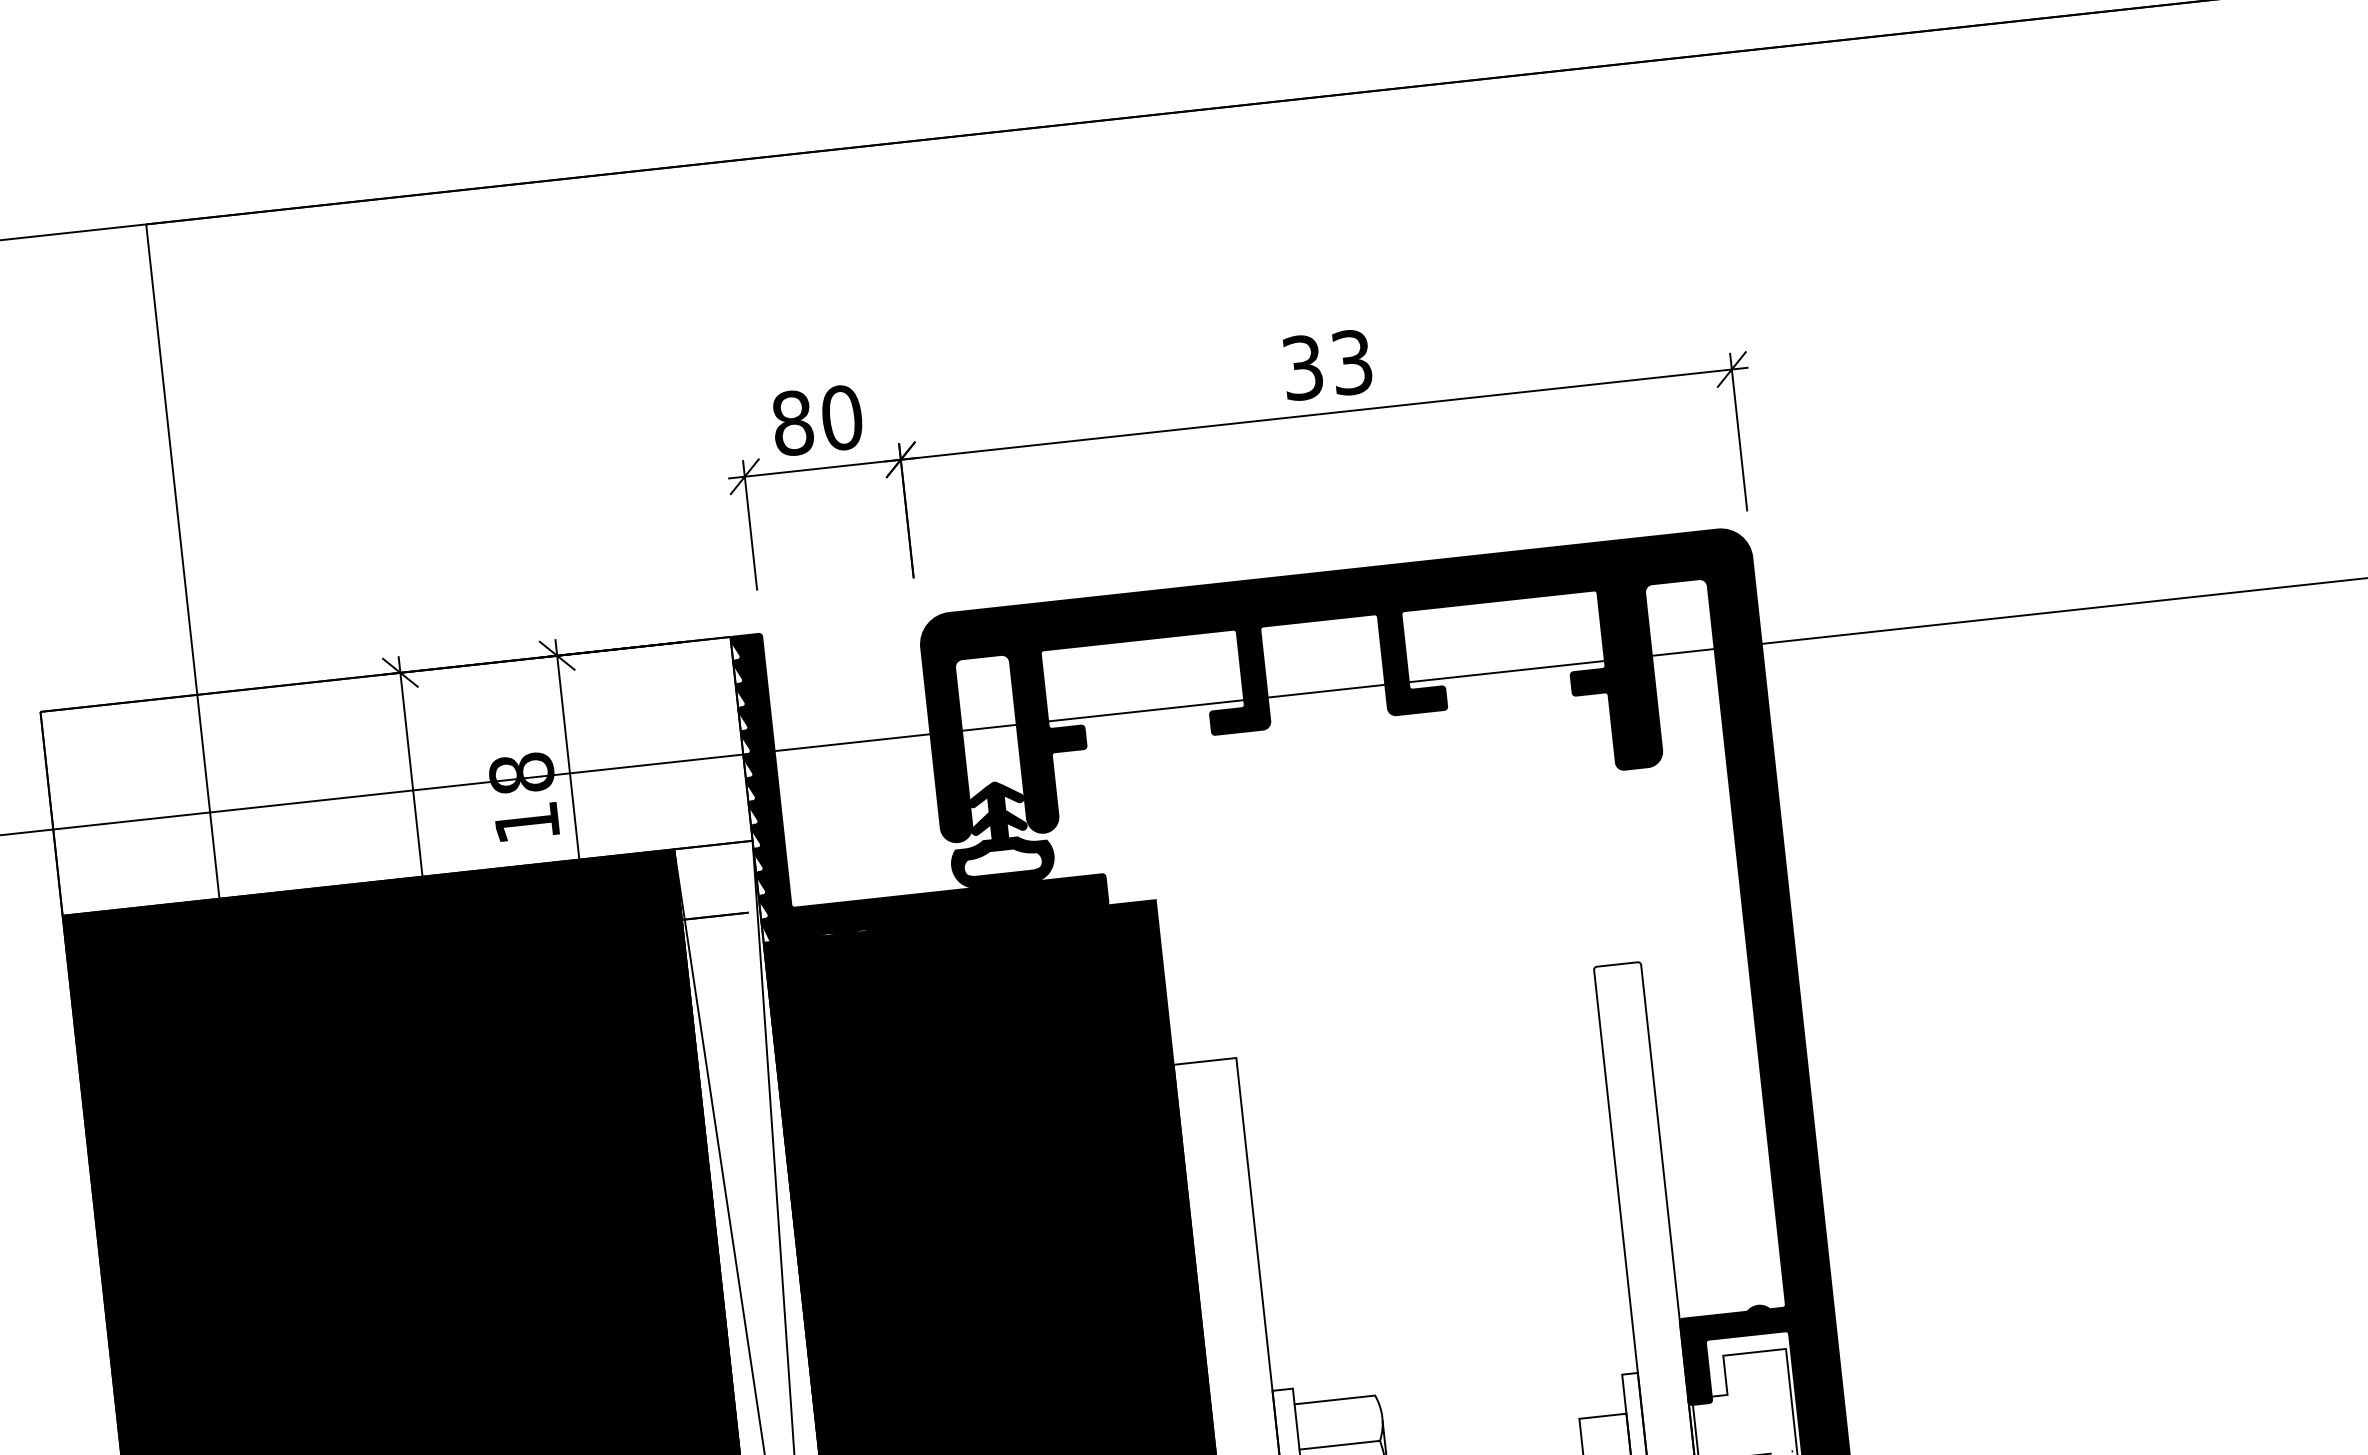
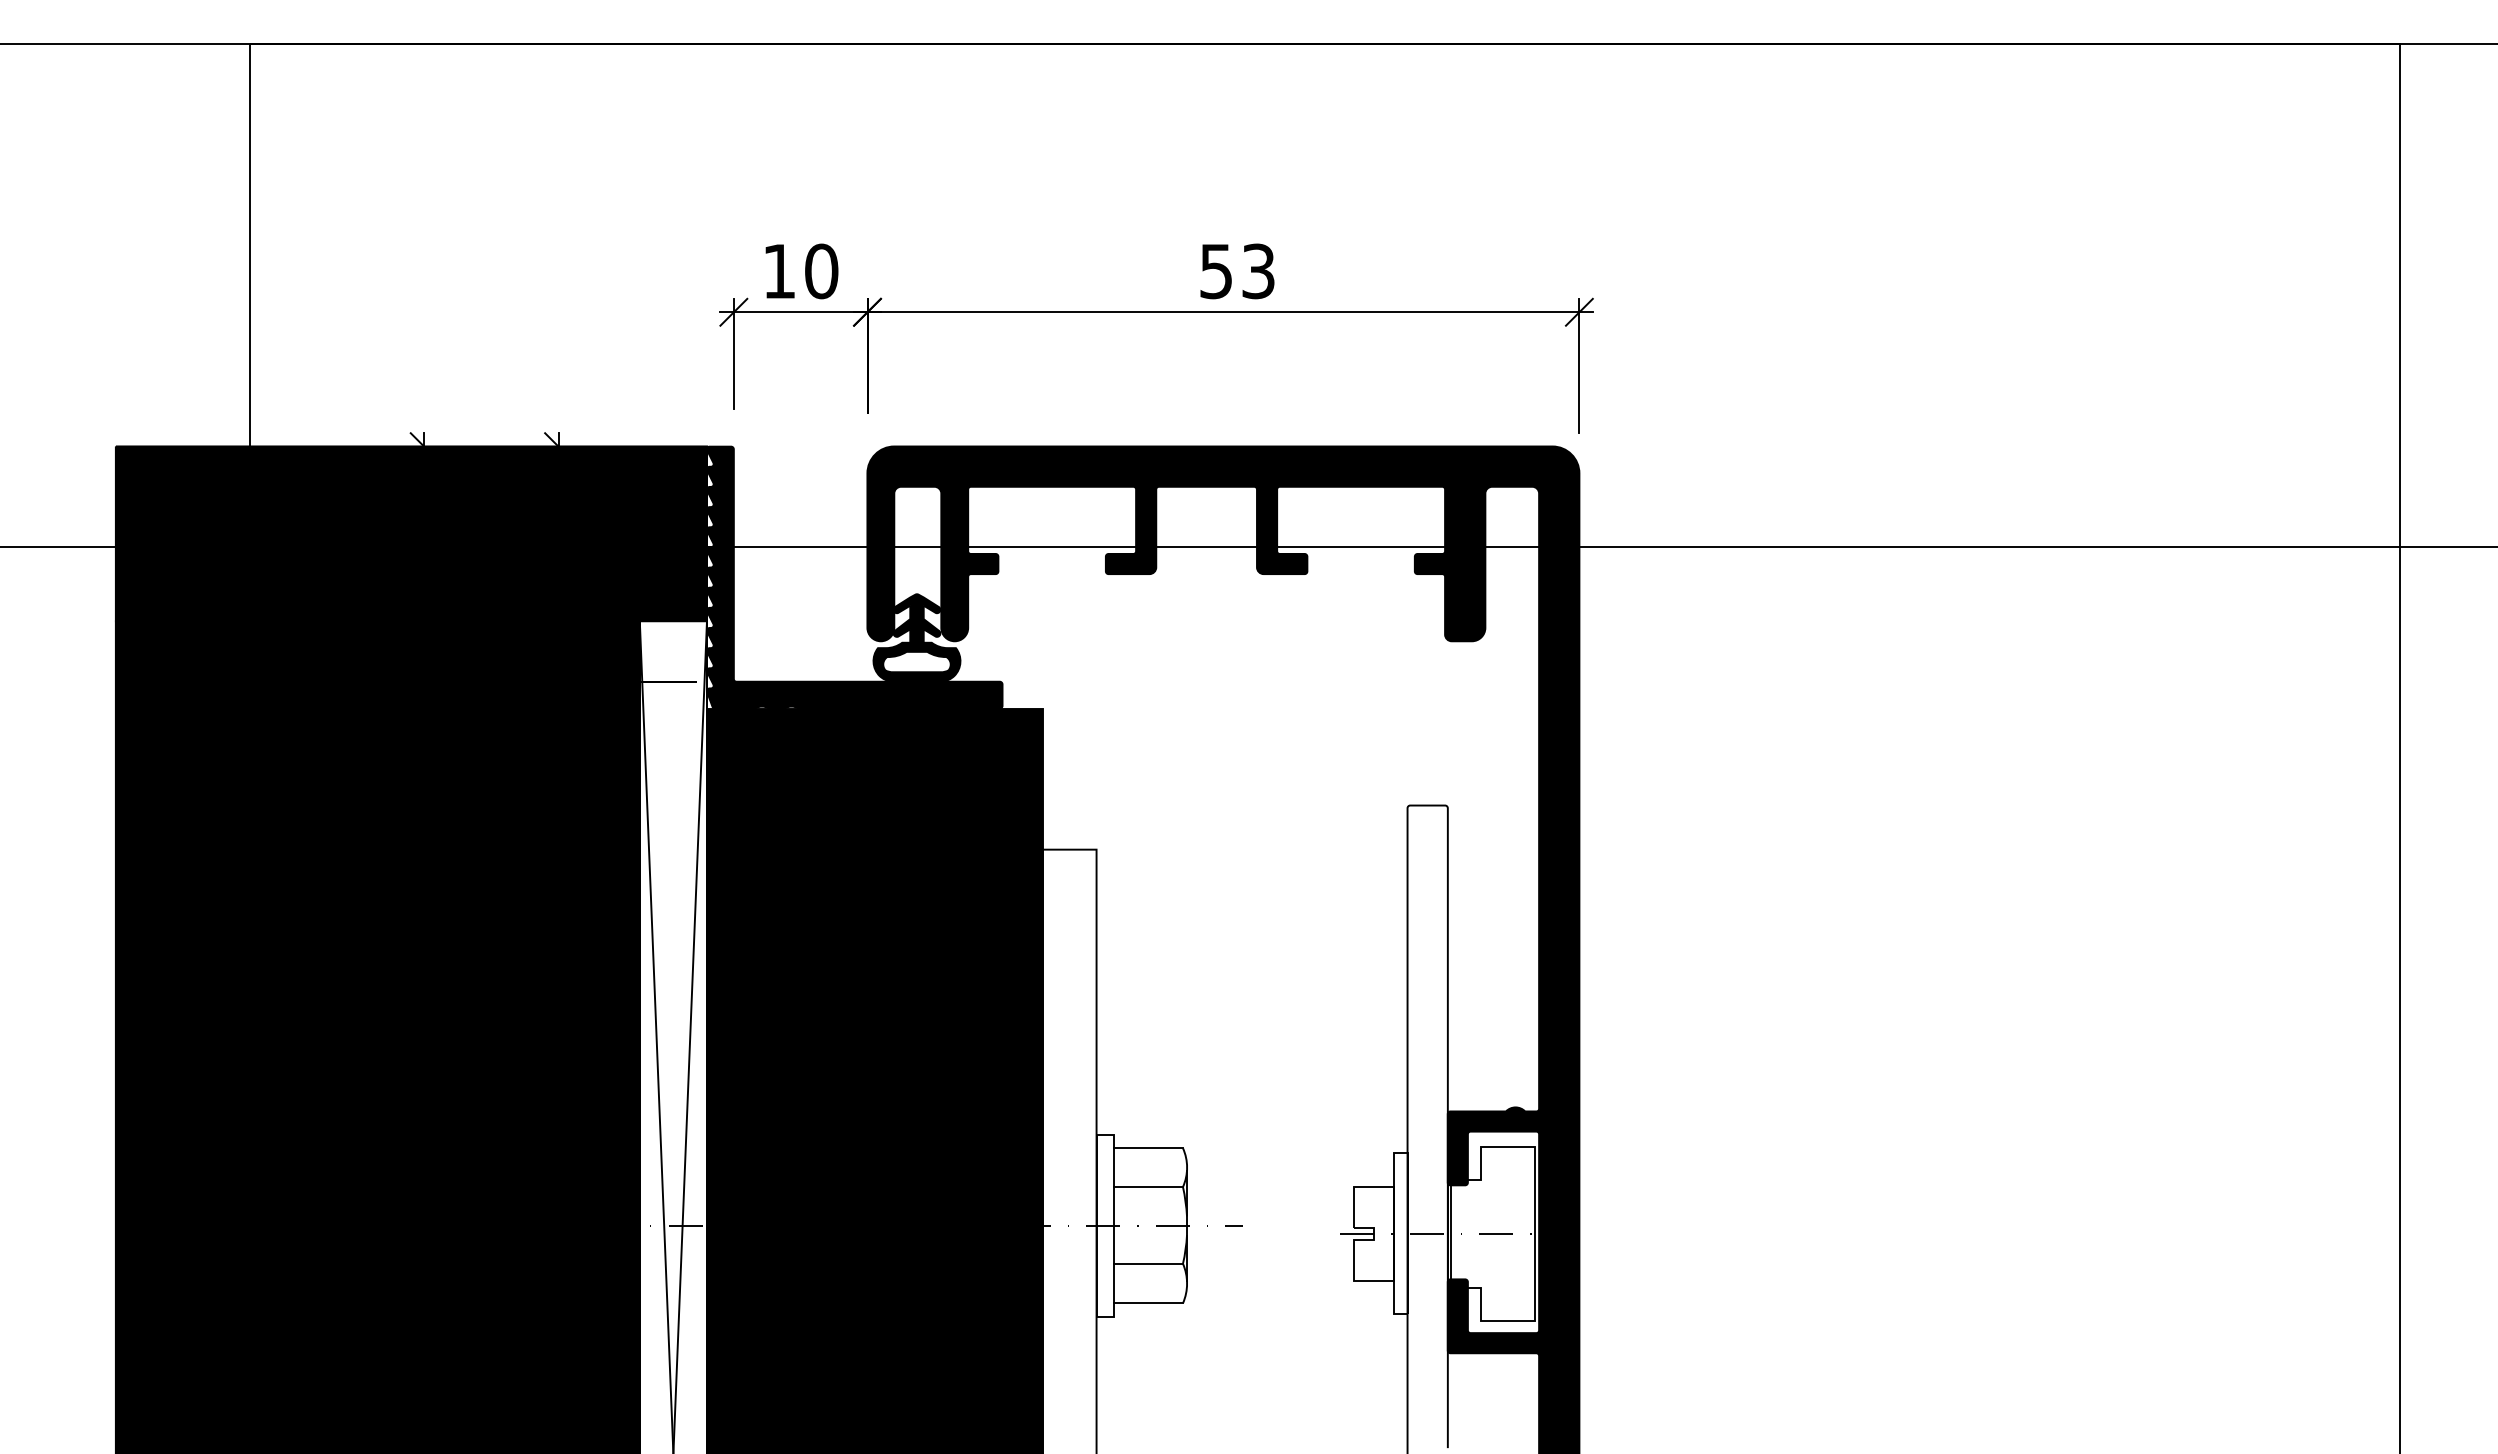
text: (1302, 366) -> (1216, 270), 33 -> 53
text: (792, 423) -> (779, 271), 80 -> 10
fill: (395, 775) -> (410, 533), added

